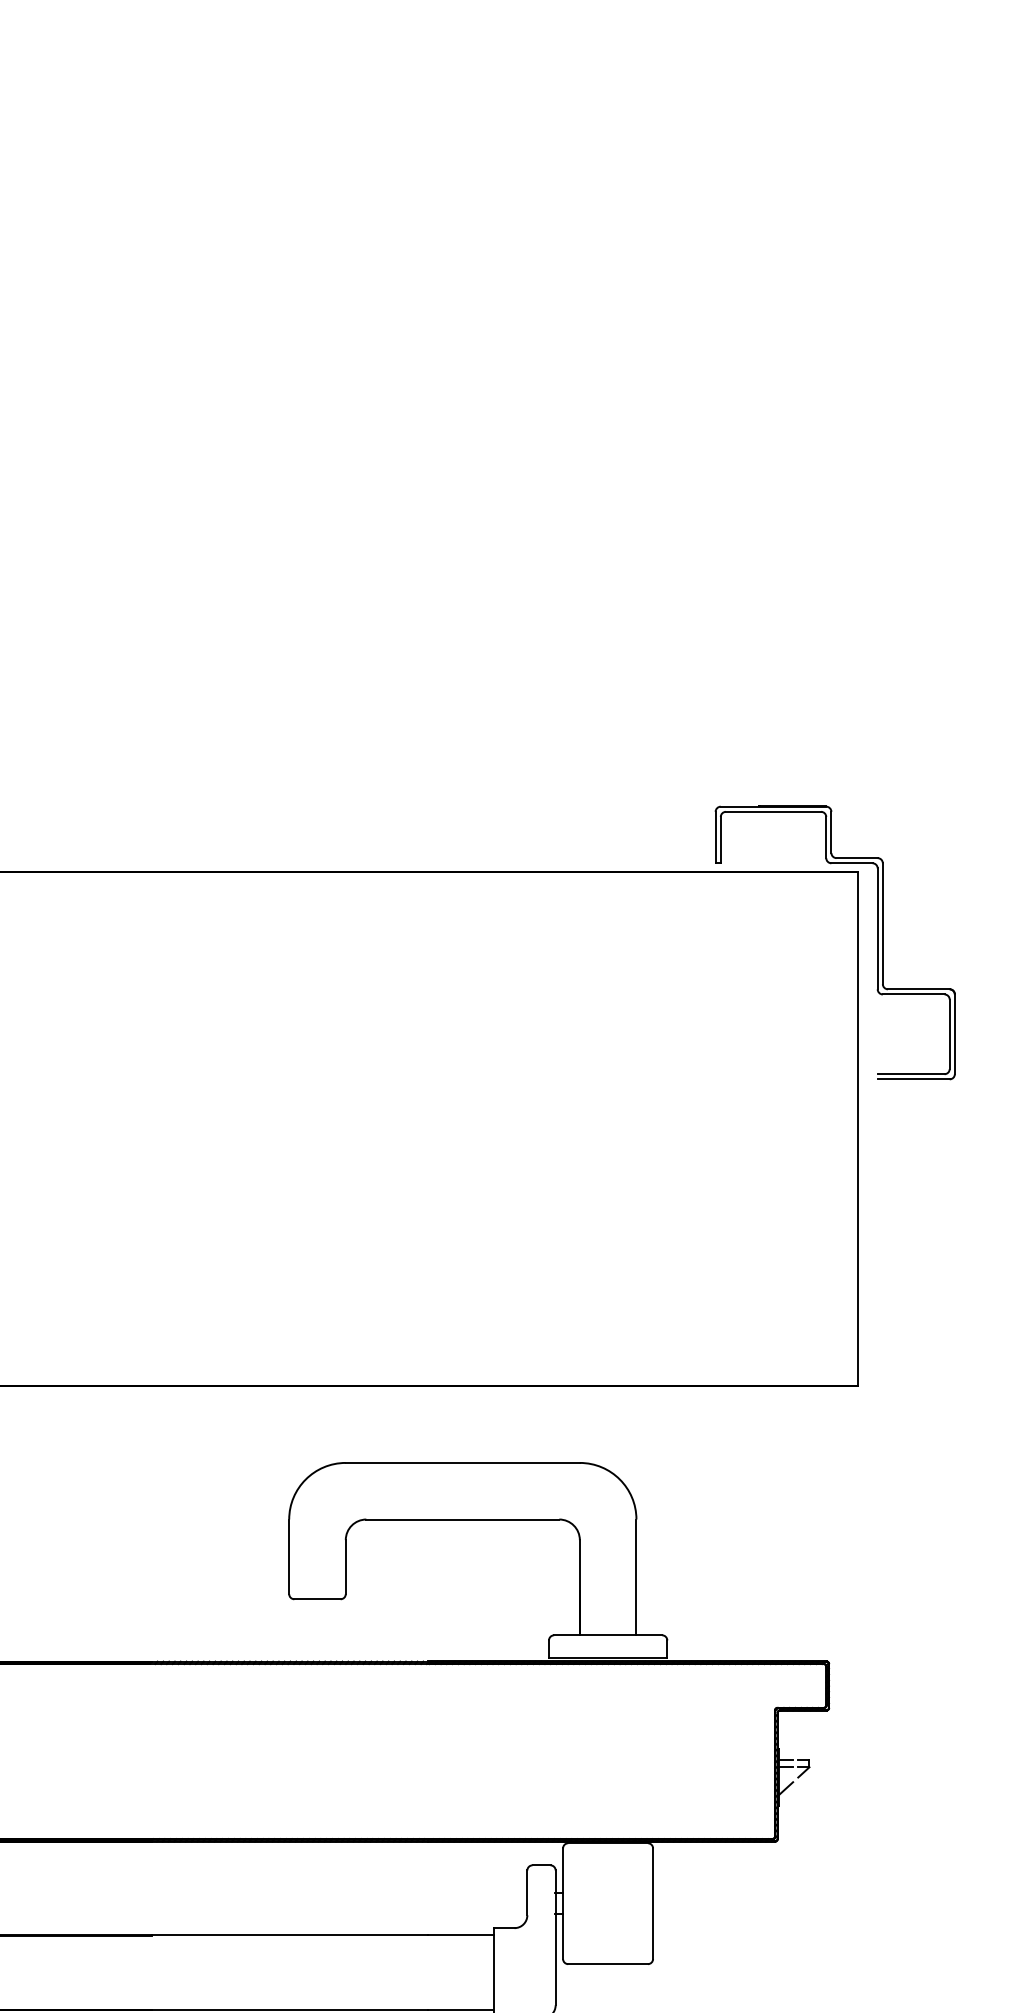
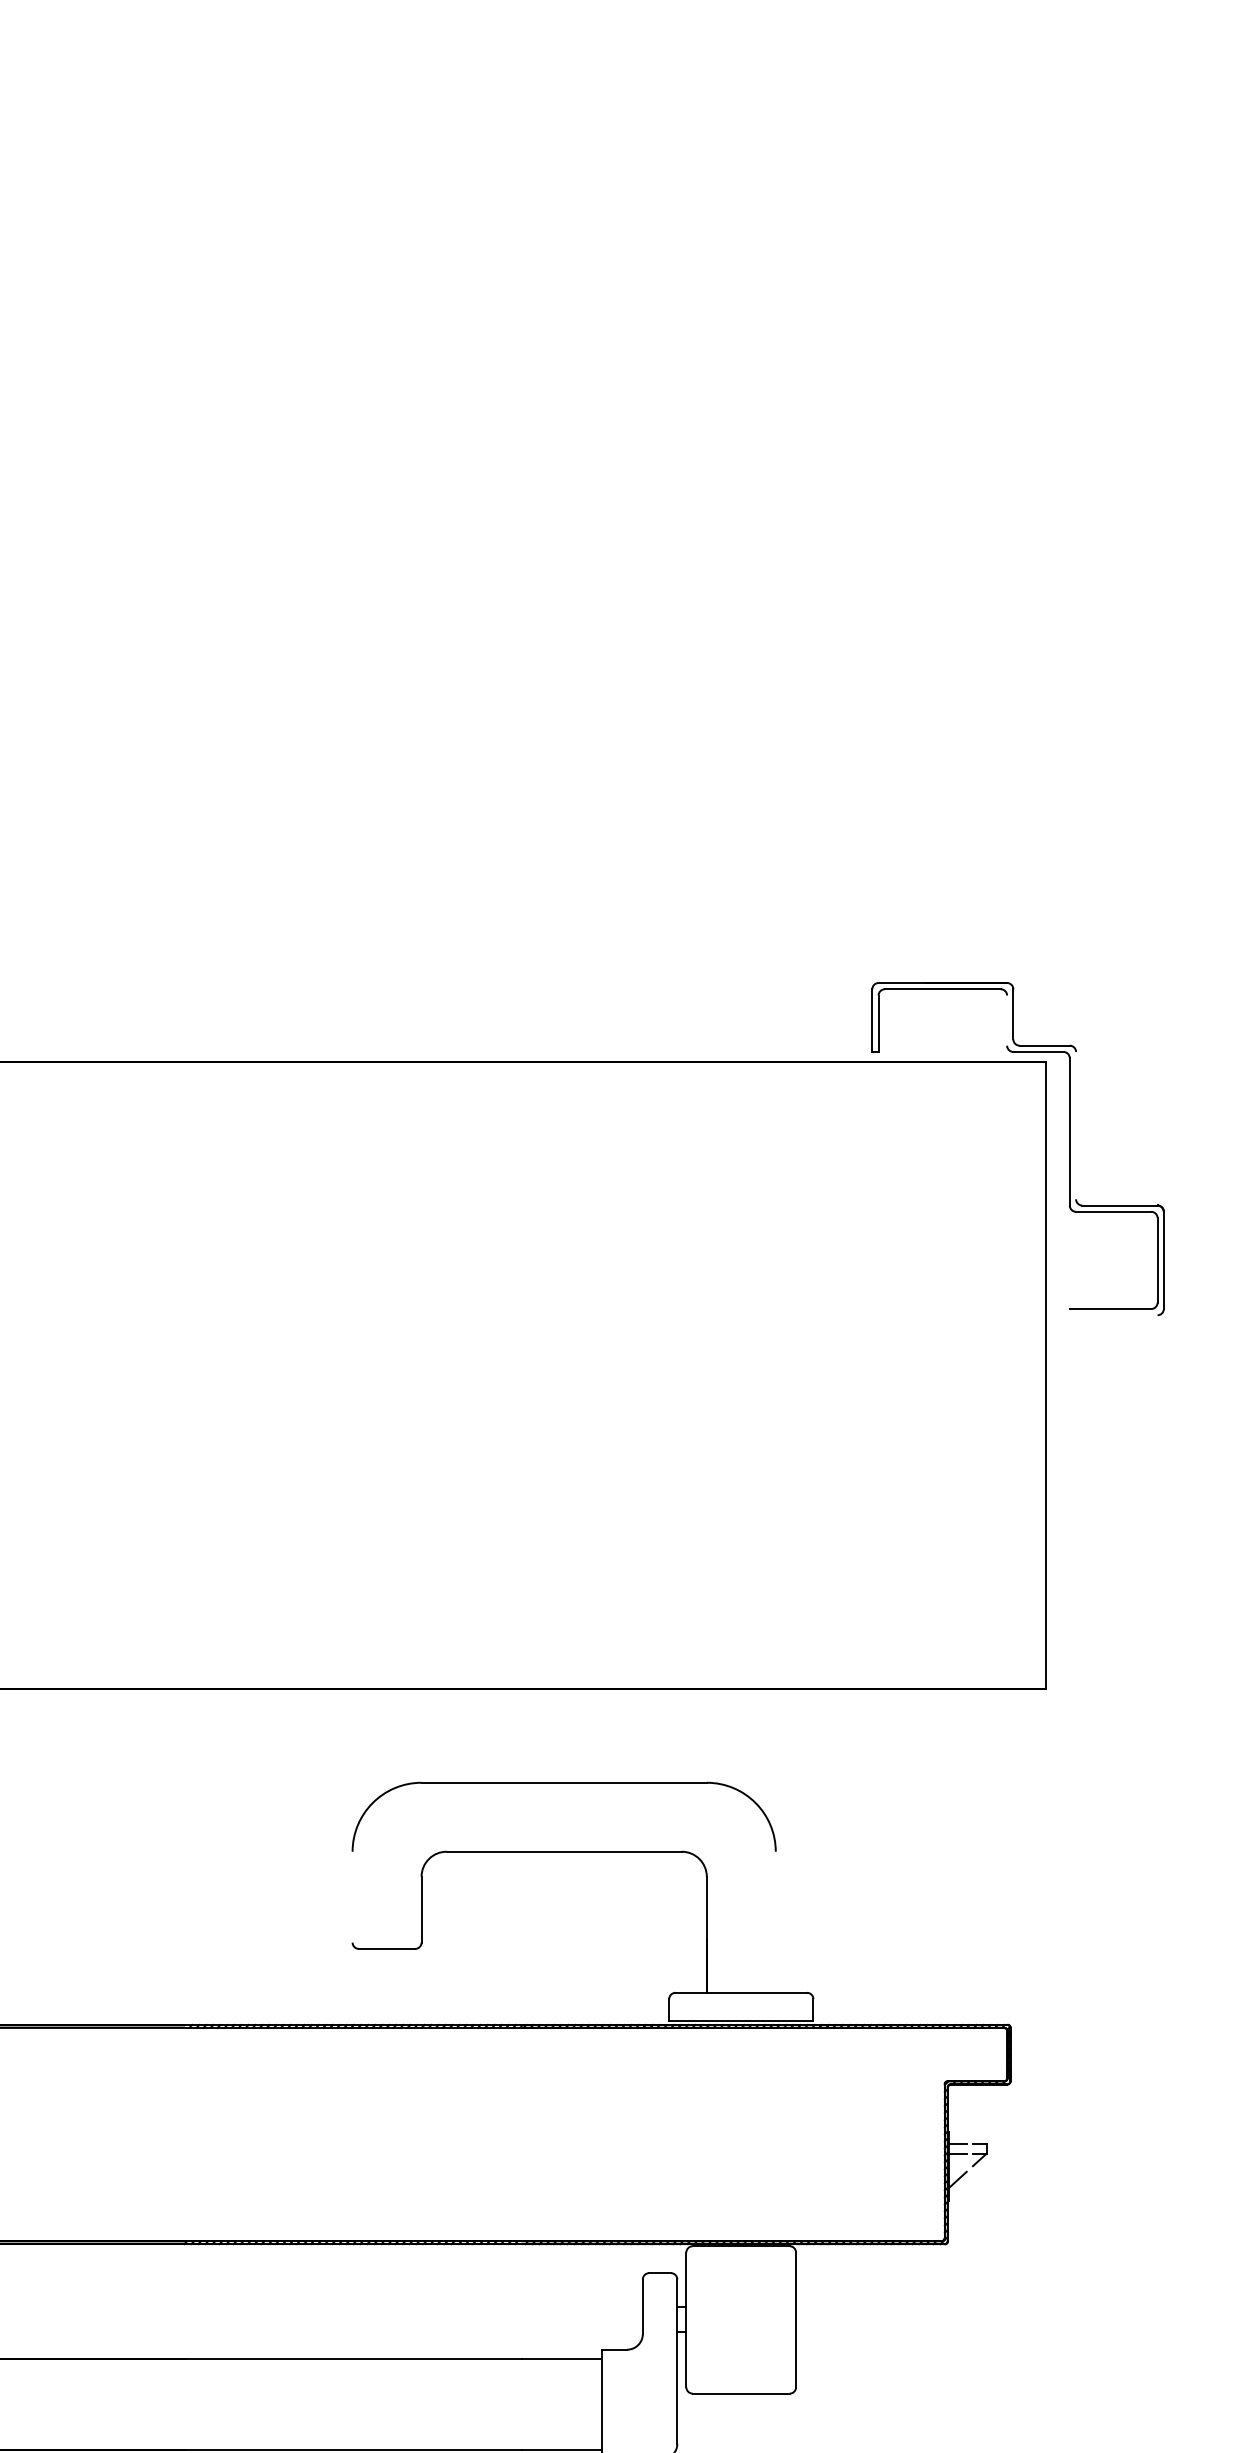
line: (826, 837) -> (1007, 1020), removed
line: (882, 923) -> (1075, 1125), removed
line: (913, 1079) -> (1113, 1315), removed
line: (289, 1556) -> (352, 1896), removed
line: (636, 1577) -> (775, 1922), removed

